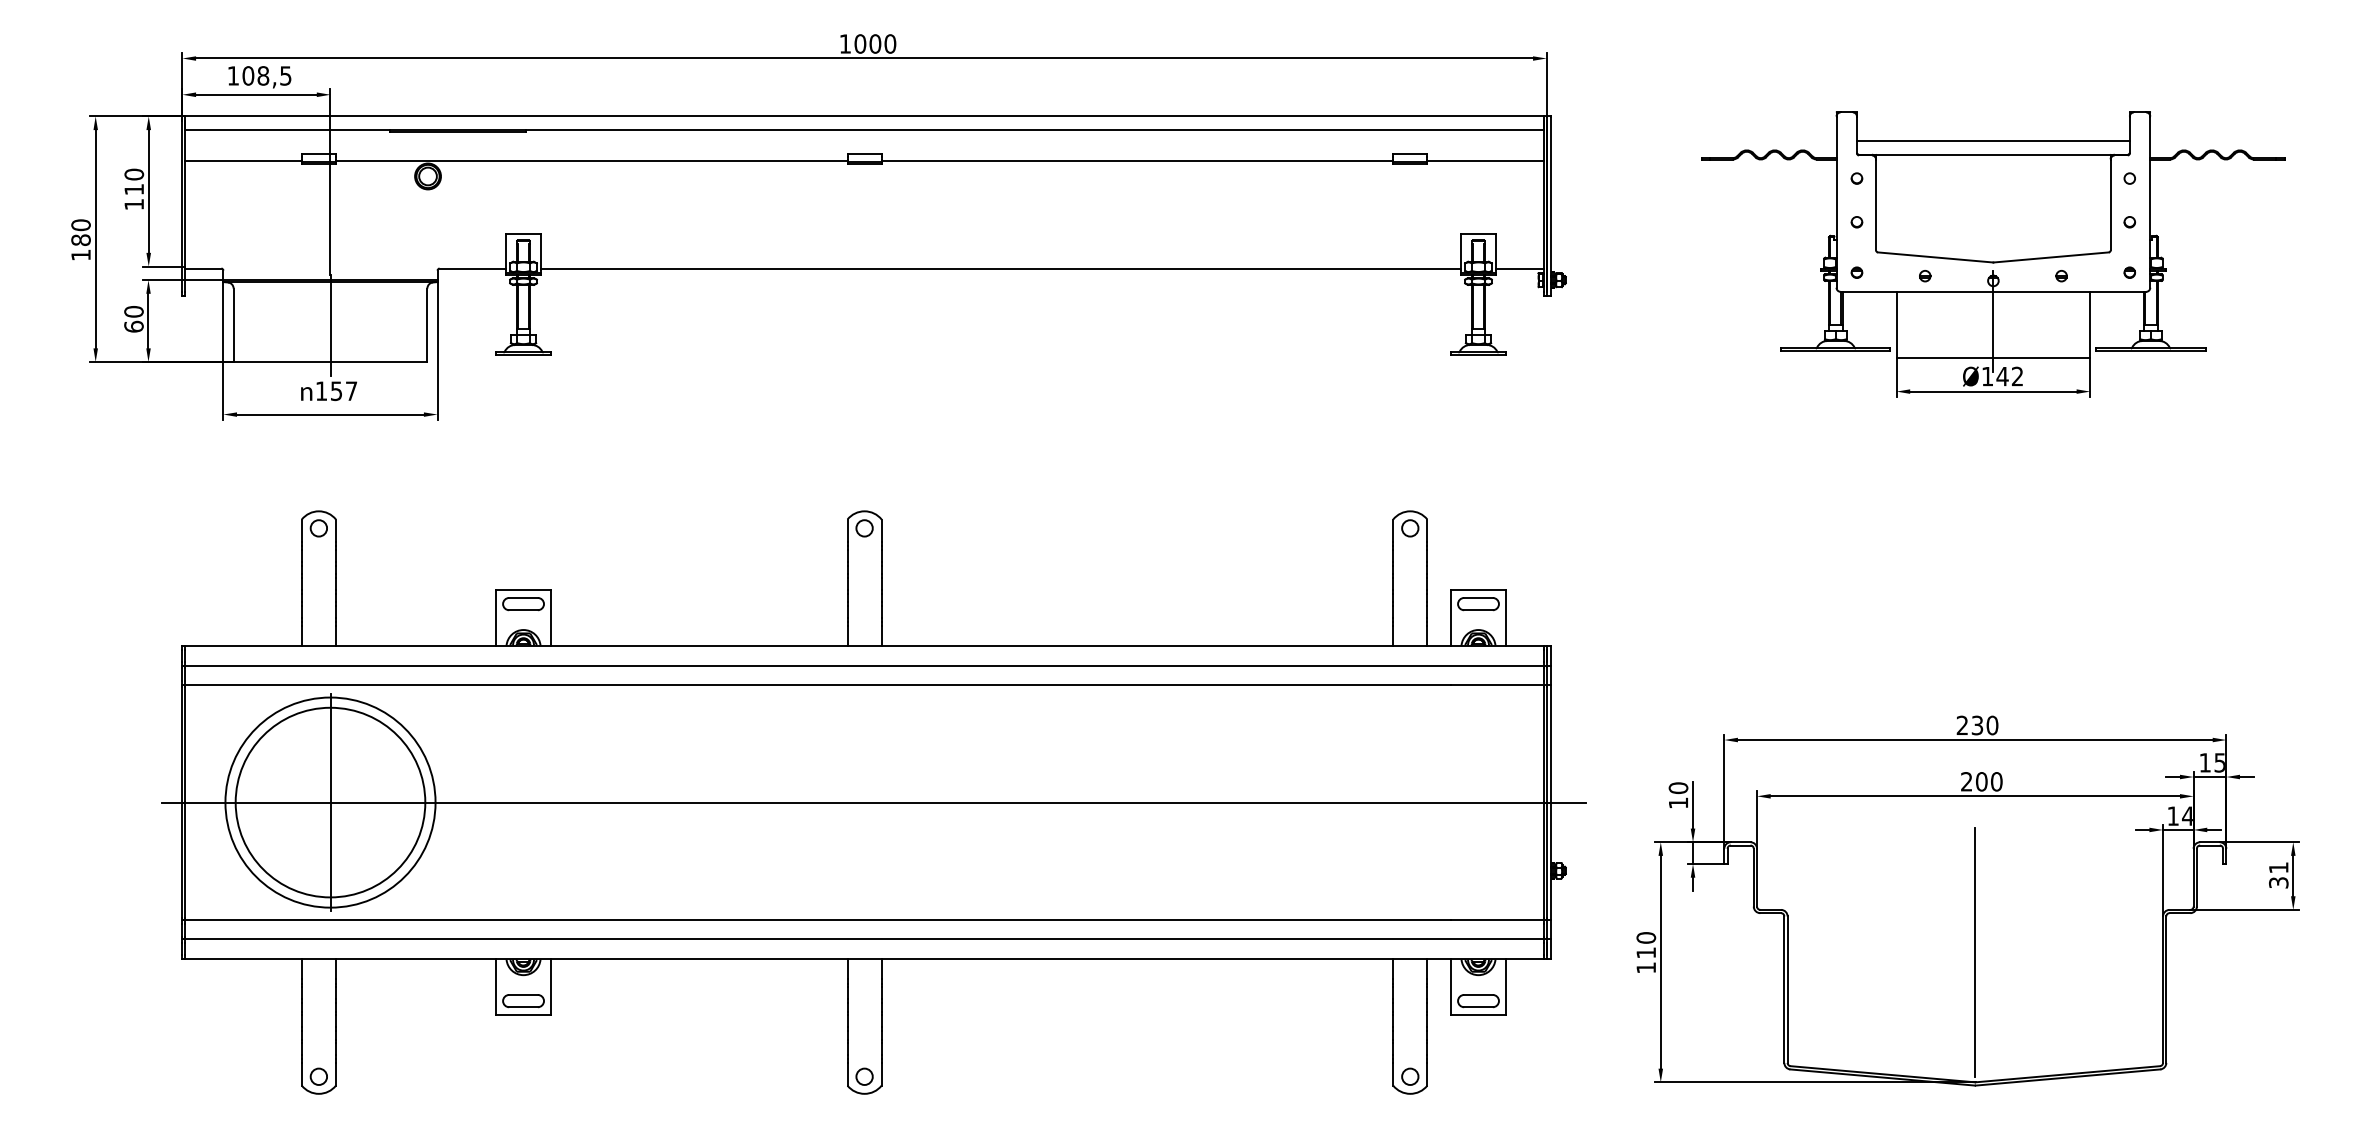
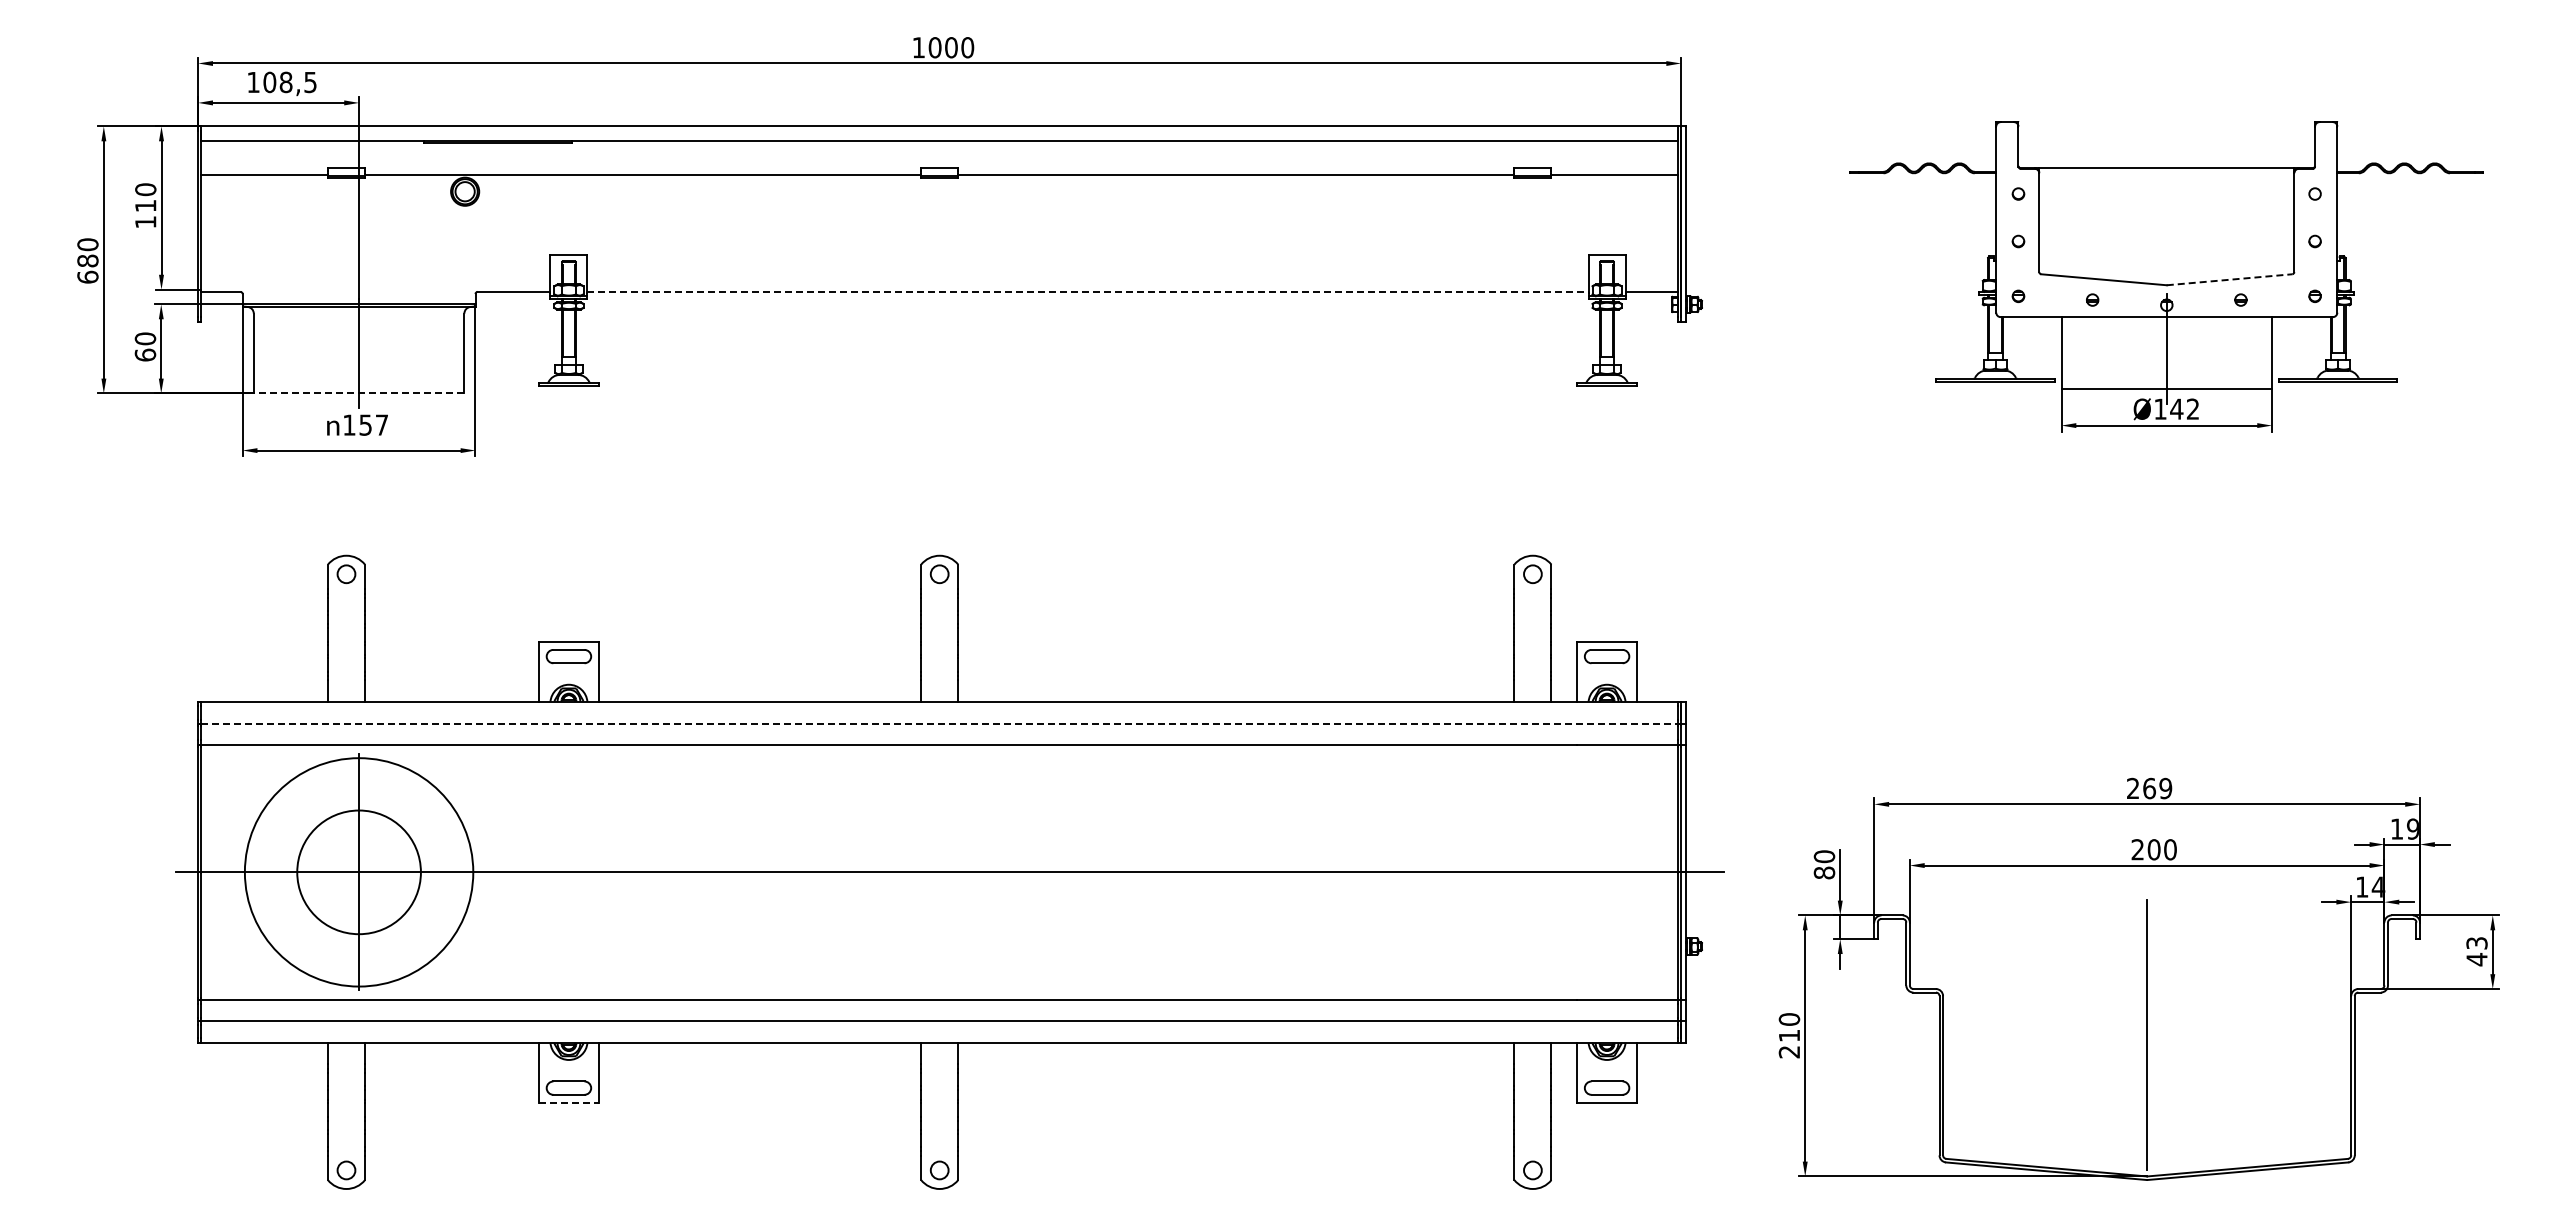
line: (1993, 141) -> (2166, 153), removed
text: (80, 254) -> (87, 276), 180 -> 680
line: (2051, 257) -> (2229, 279), solid -> dashed
line: (1001, 268) -> (1088, 291), solid -> dashed
line: (329, 362) -> (358, 393), solid -> dashed
line: (864, 666) -> (939, 724), solid -> dashed
text: (1984, 725) -> (2157, 788), 230 -> 269
text: (2219, 762) -> (2412, 828), 15 -> 19
circle: (330, 802) -> (359, 872), size x0.6
text: (1678, 802) -> (1824, 872), 10 -> 80
text: (2278, 875) -> (2476, 951), 31 -> 43
text: (1645, 968) -> (1788, 1052), 110 -> 210
line: (523, 1014) -> (568, 1102), solid -> dashed

